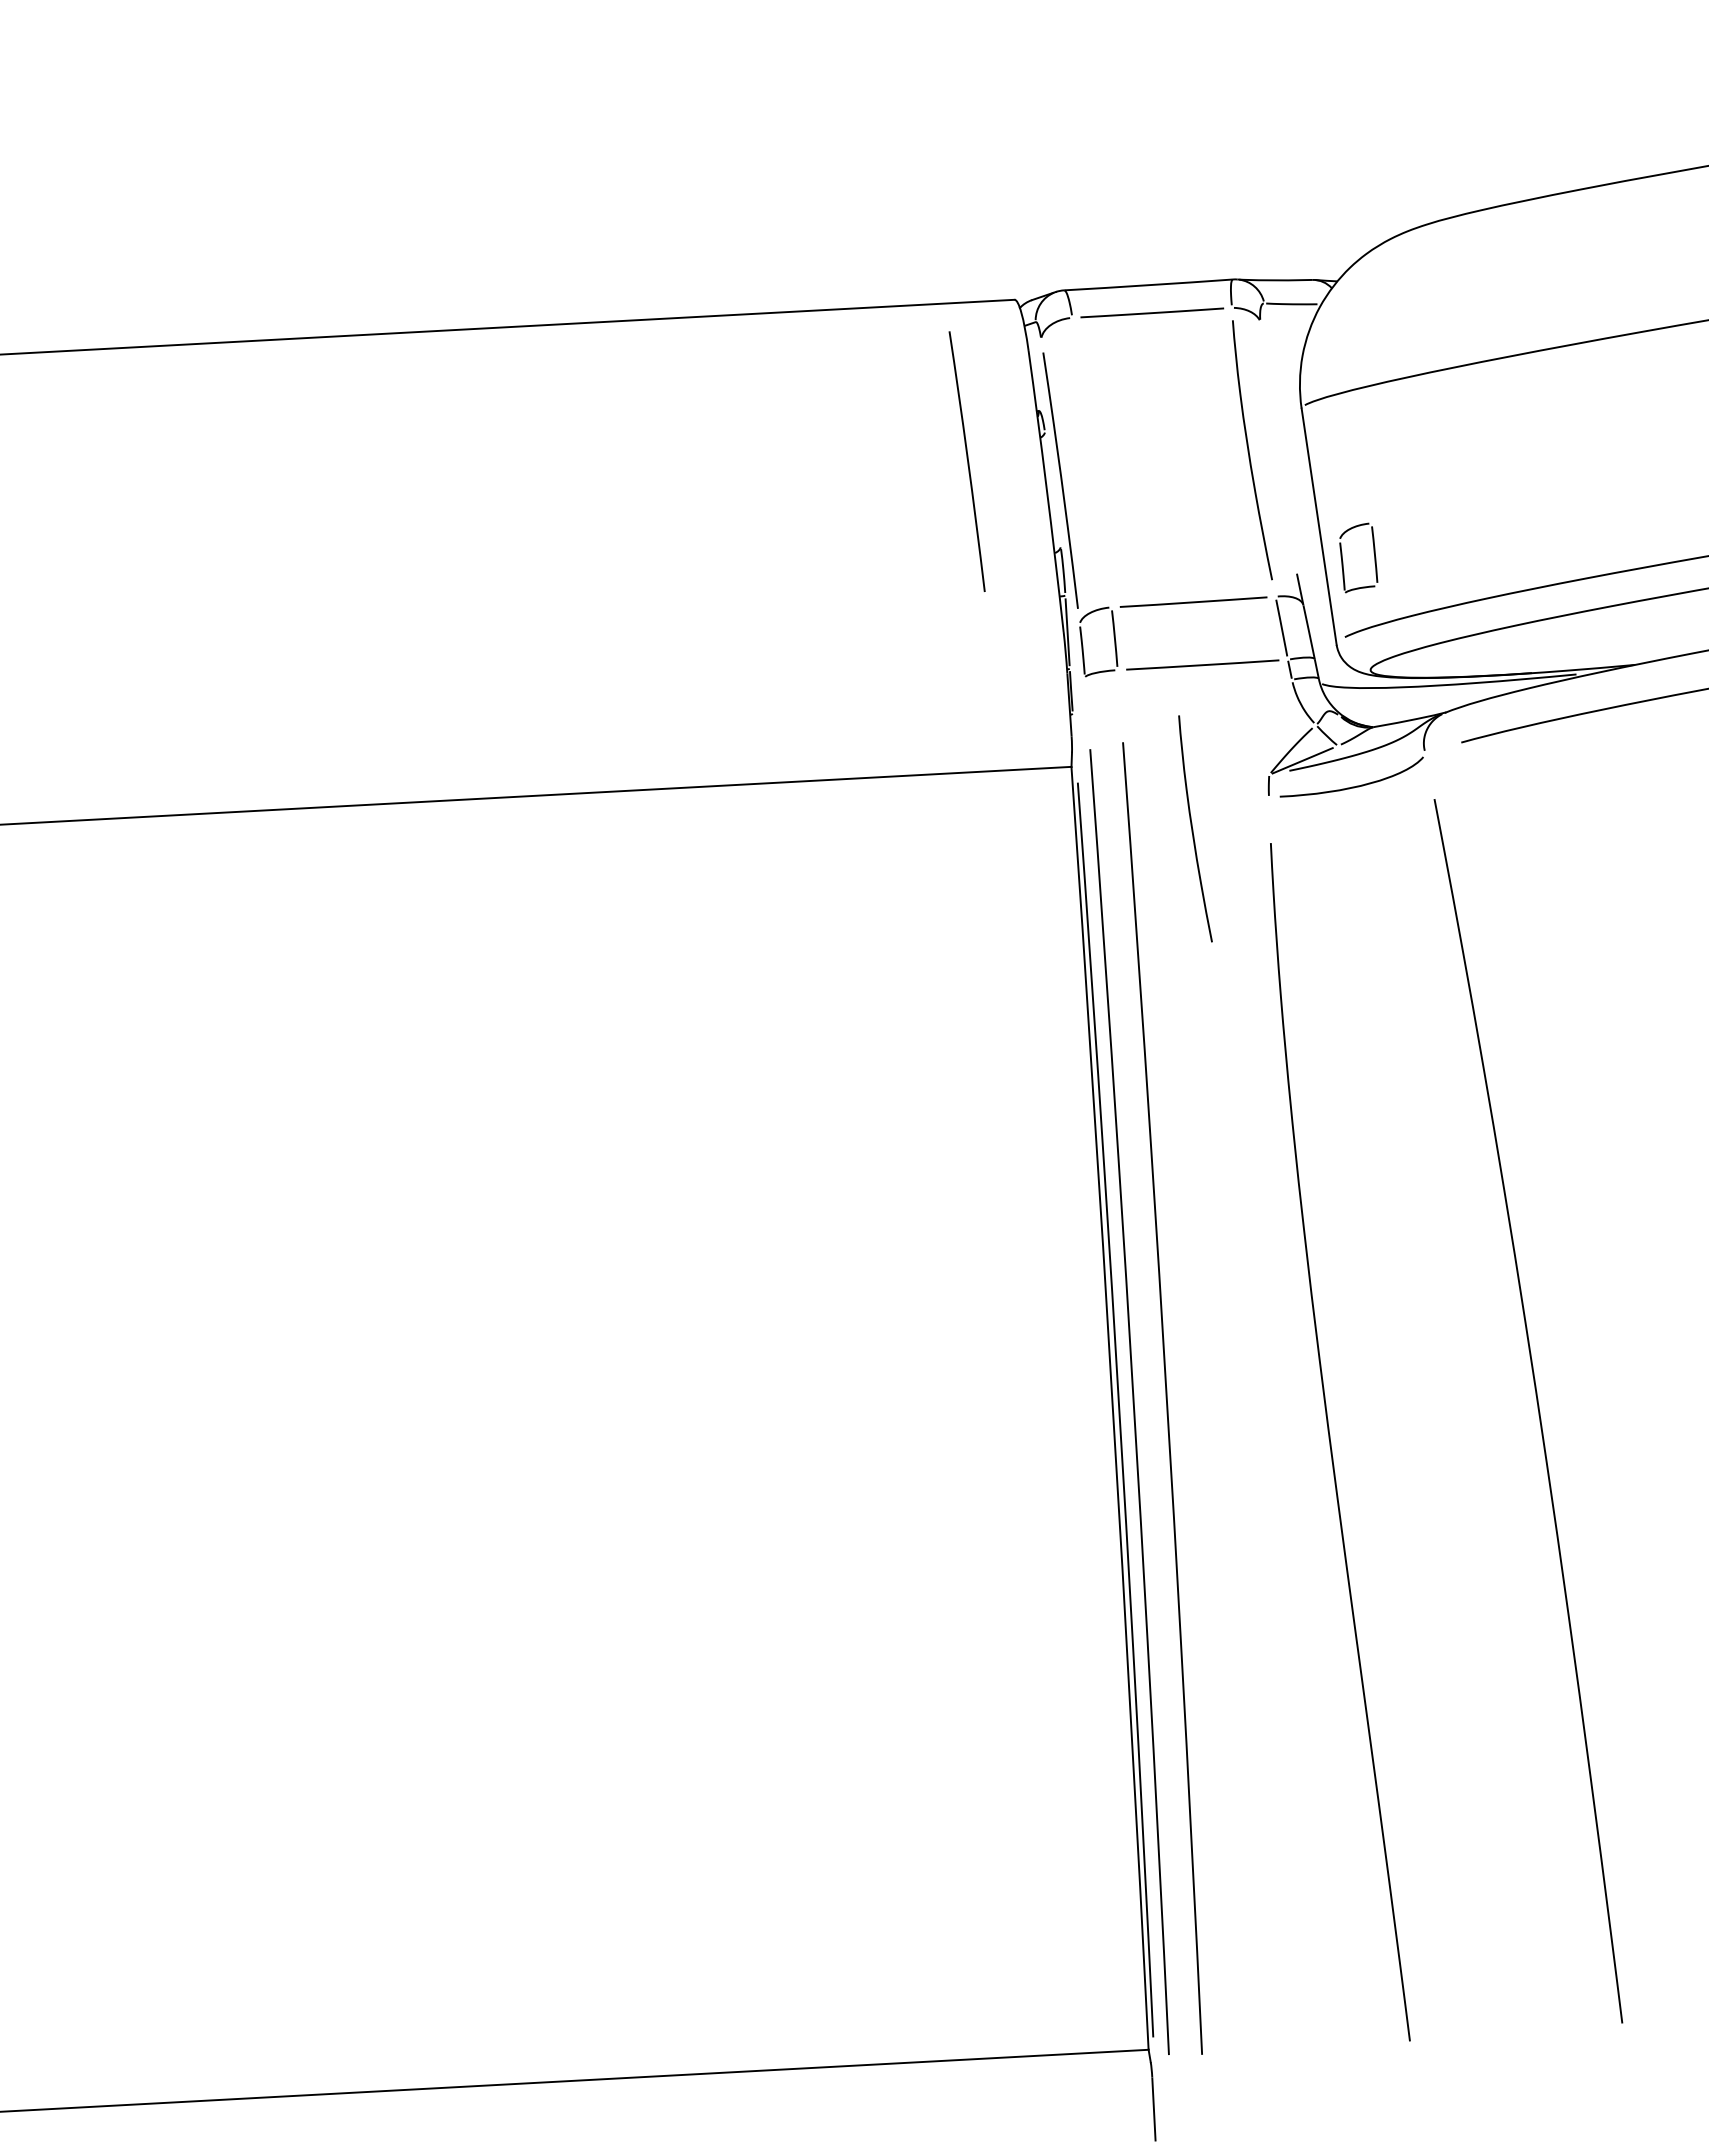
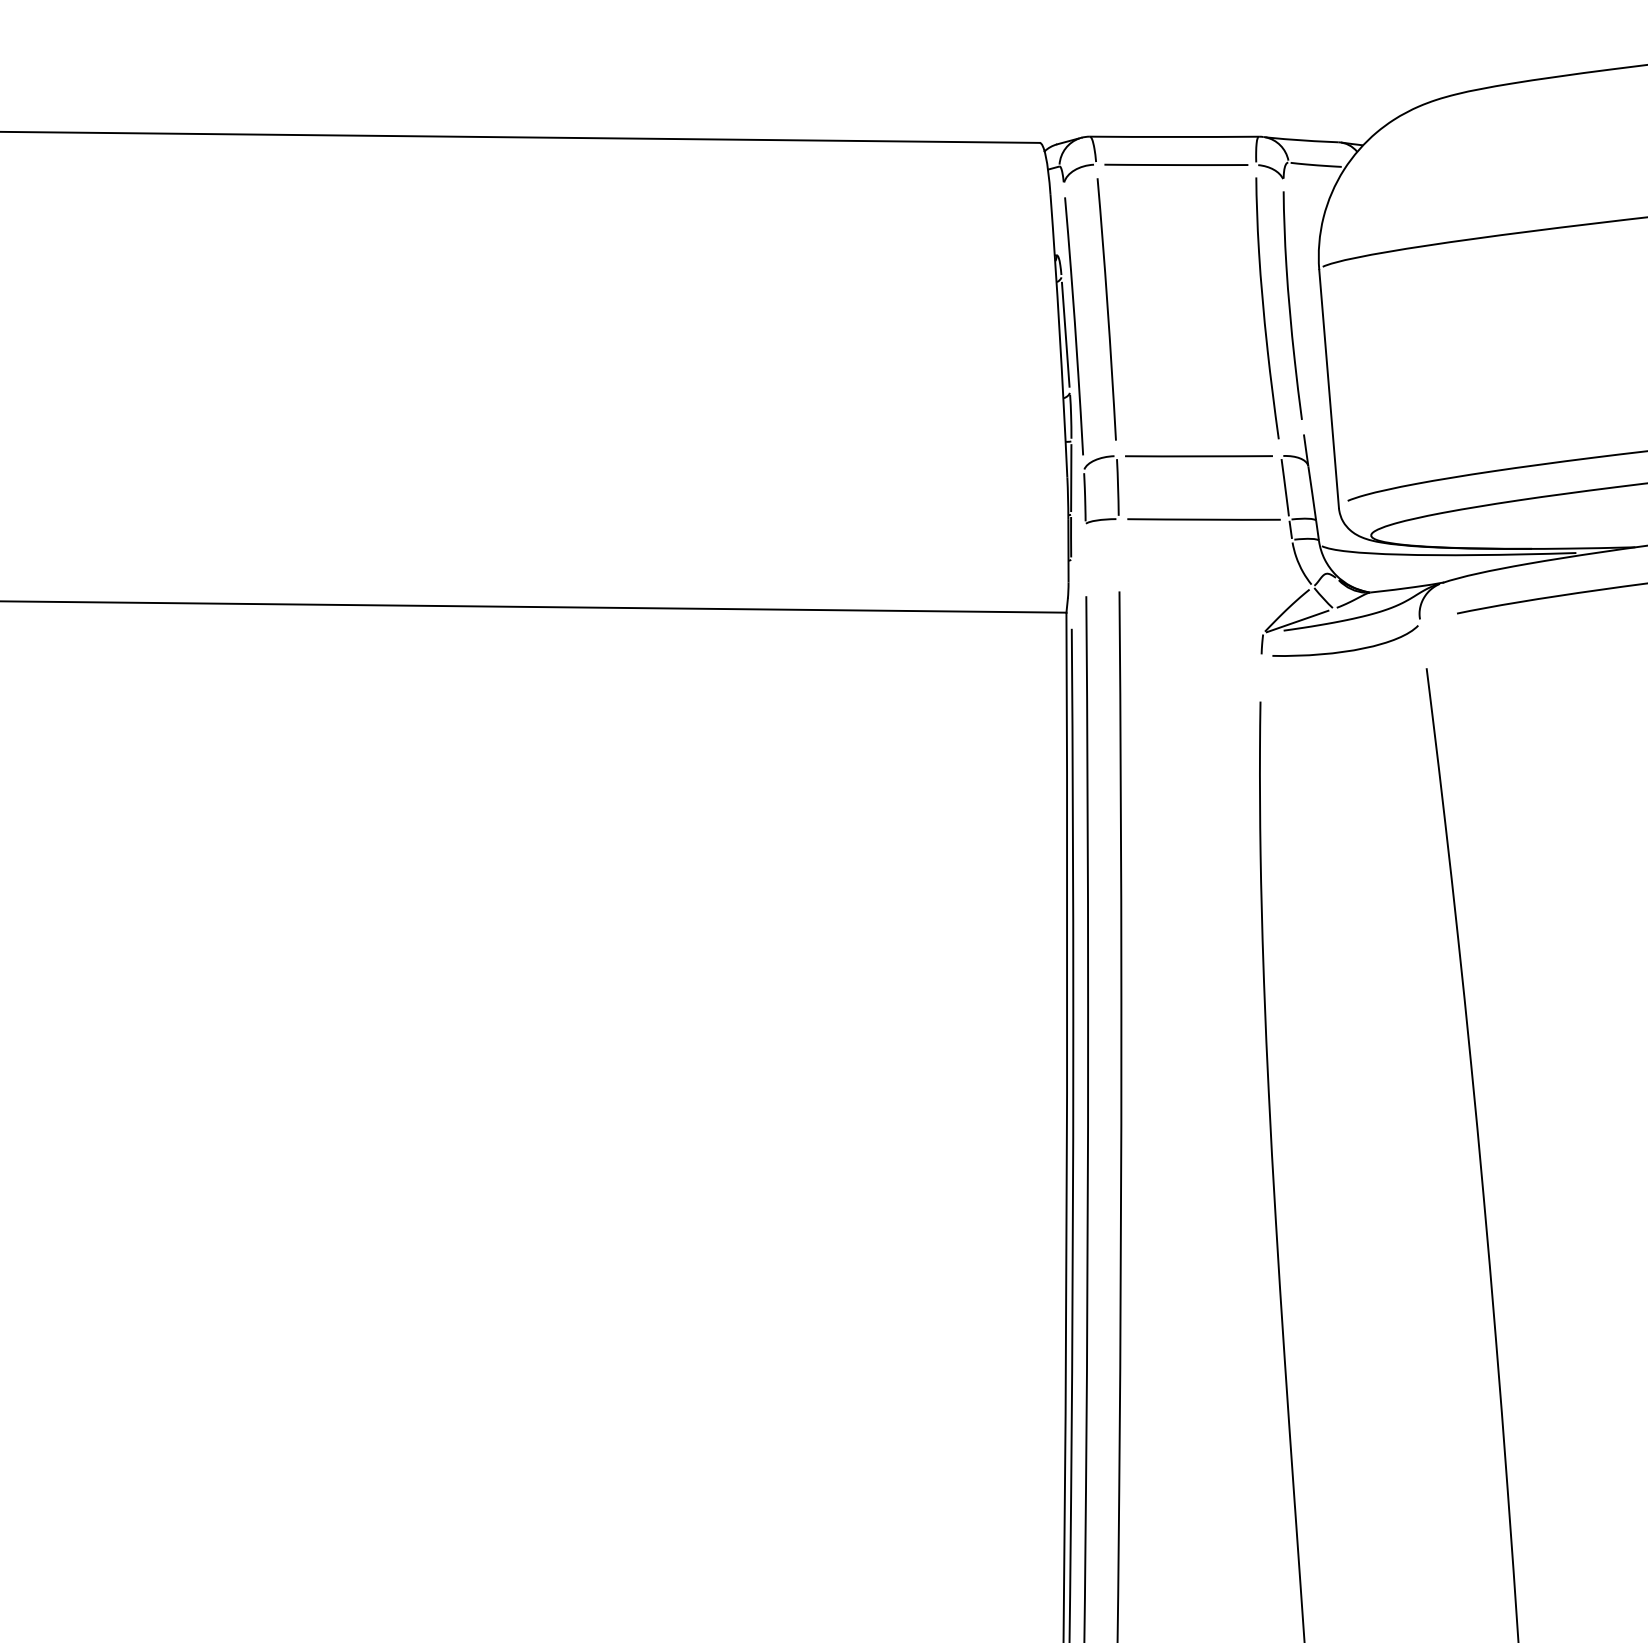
curve: (967, 461) -> (1107, 309), moved
line: (1052, 489) -> (1065, 334), added
part: (1373, 553) -> (1381, 419), removed
curve: (1193, 829) -> (1290, 306), moved

